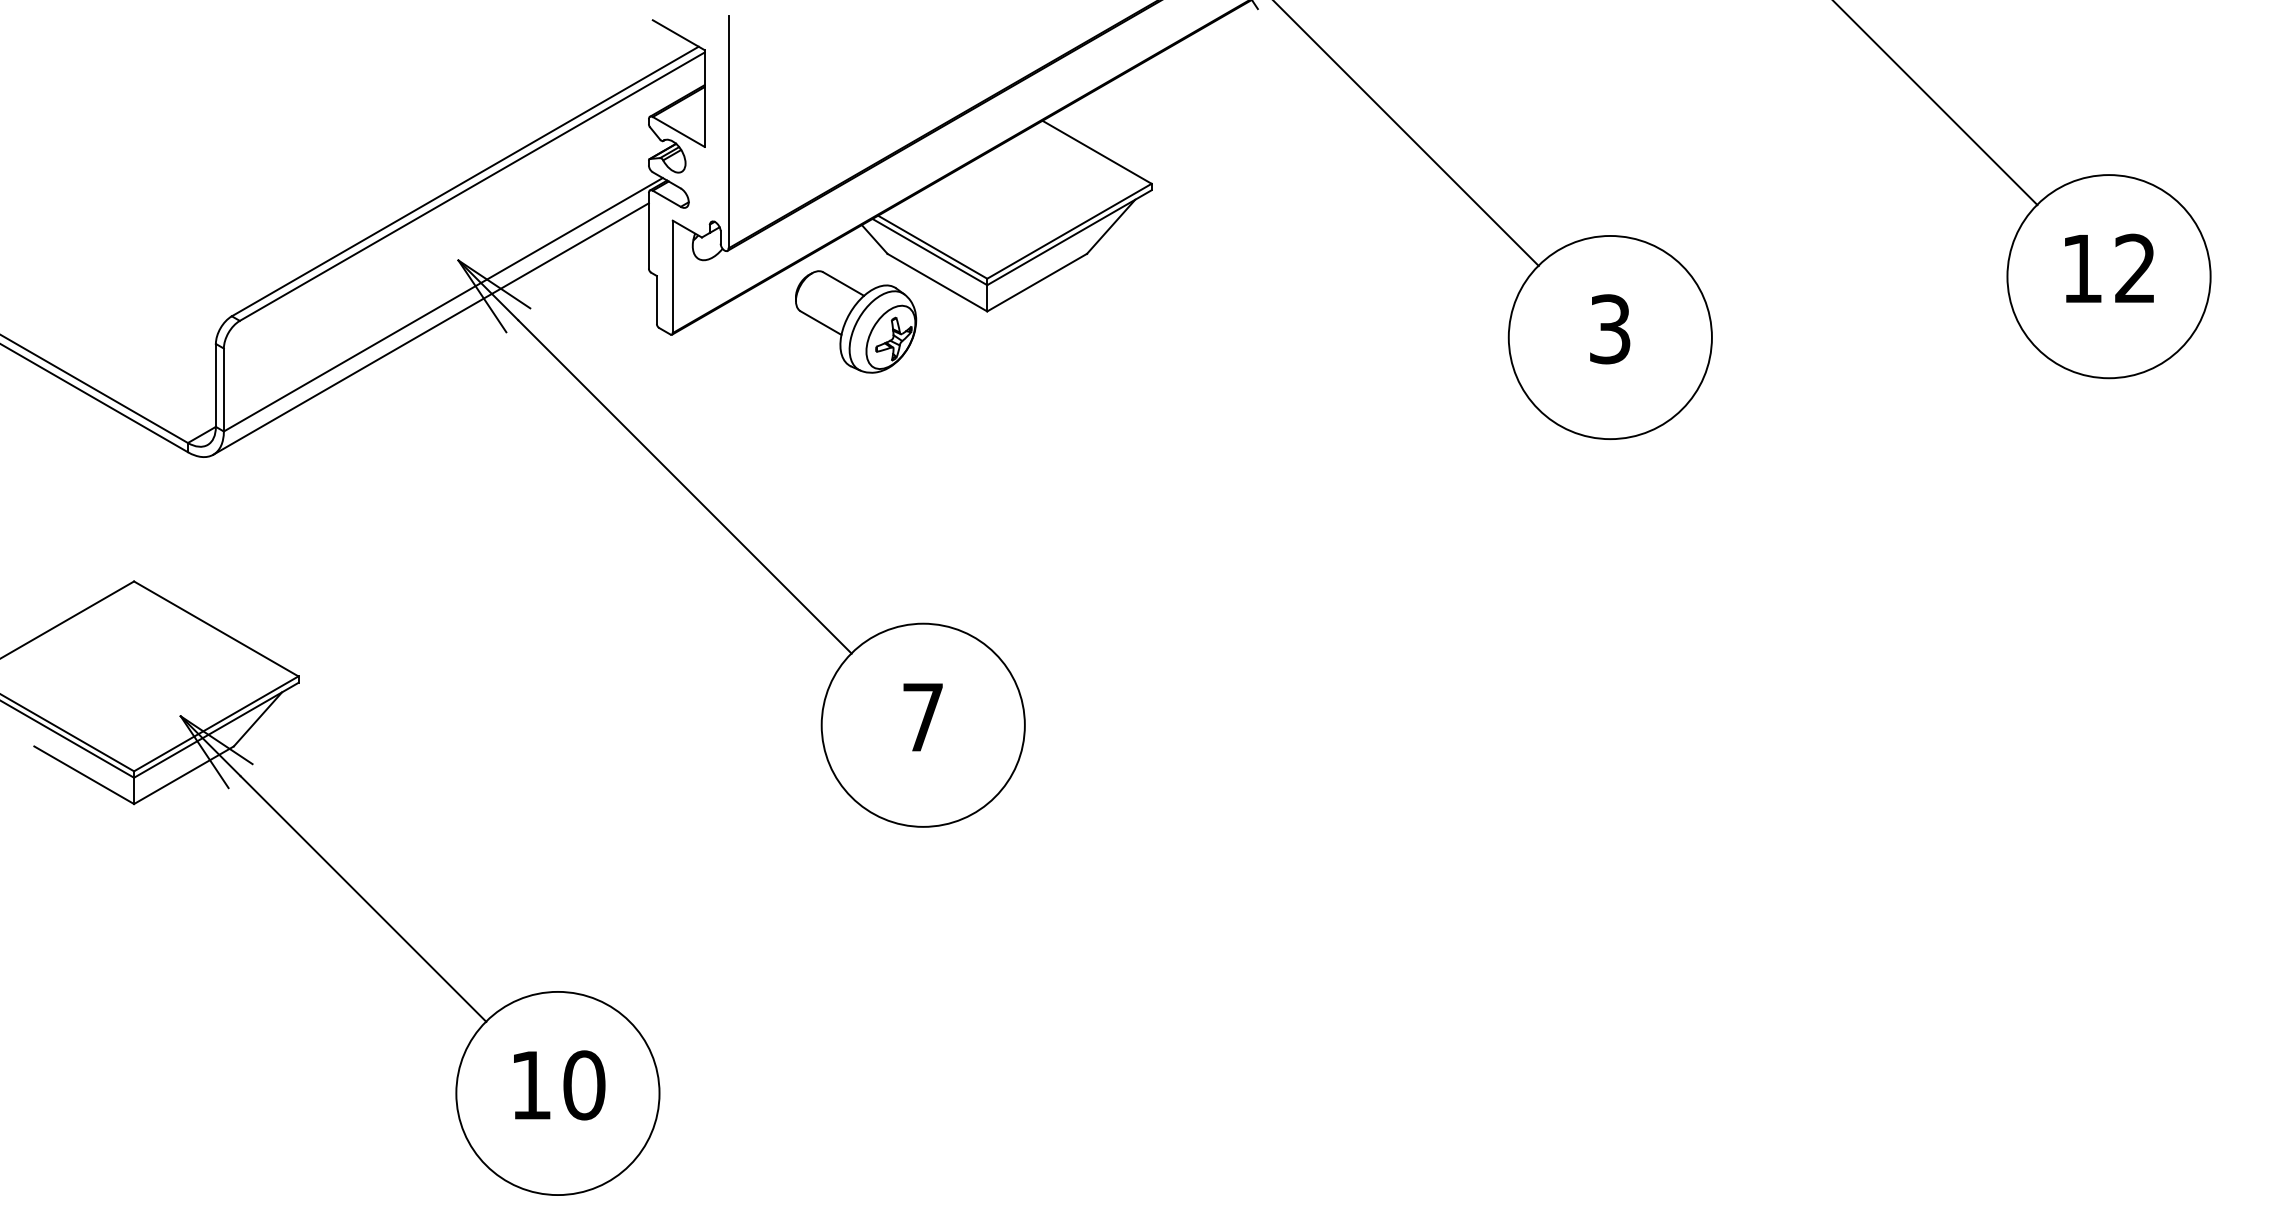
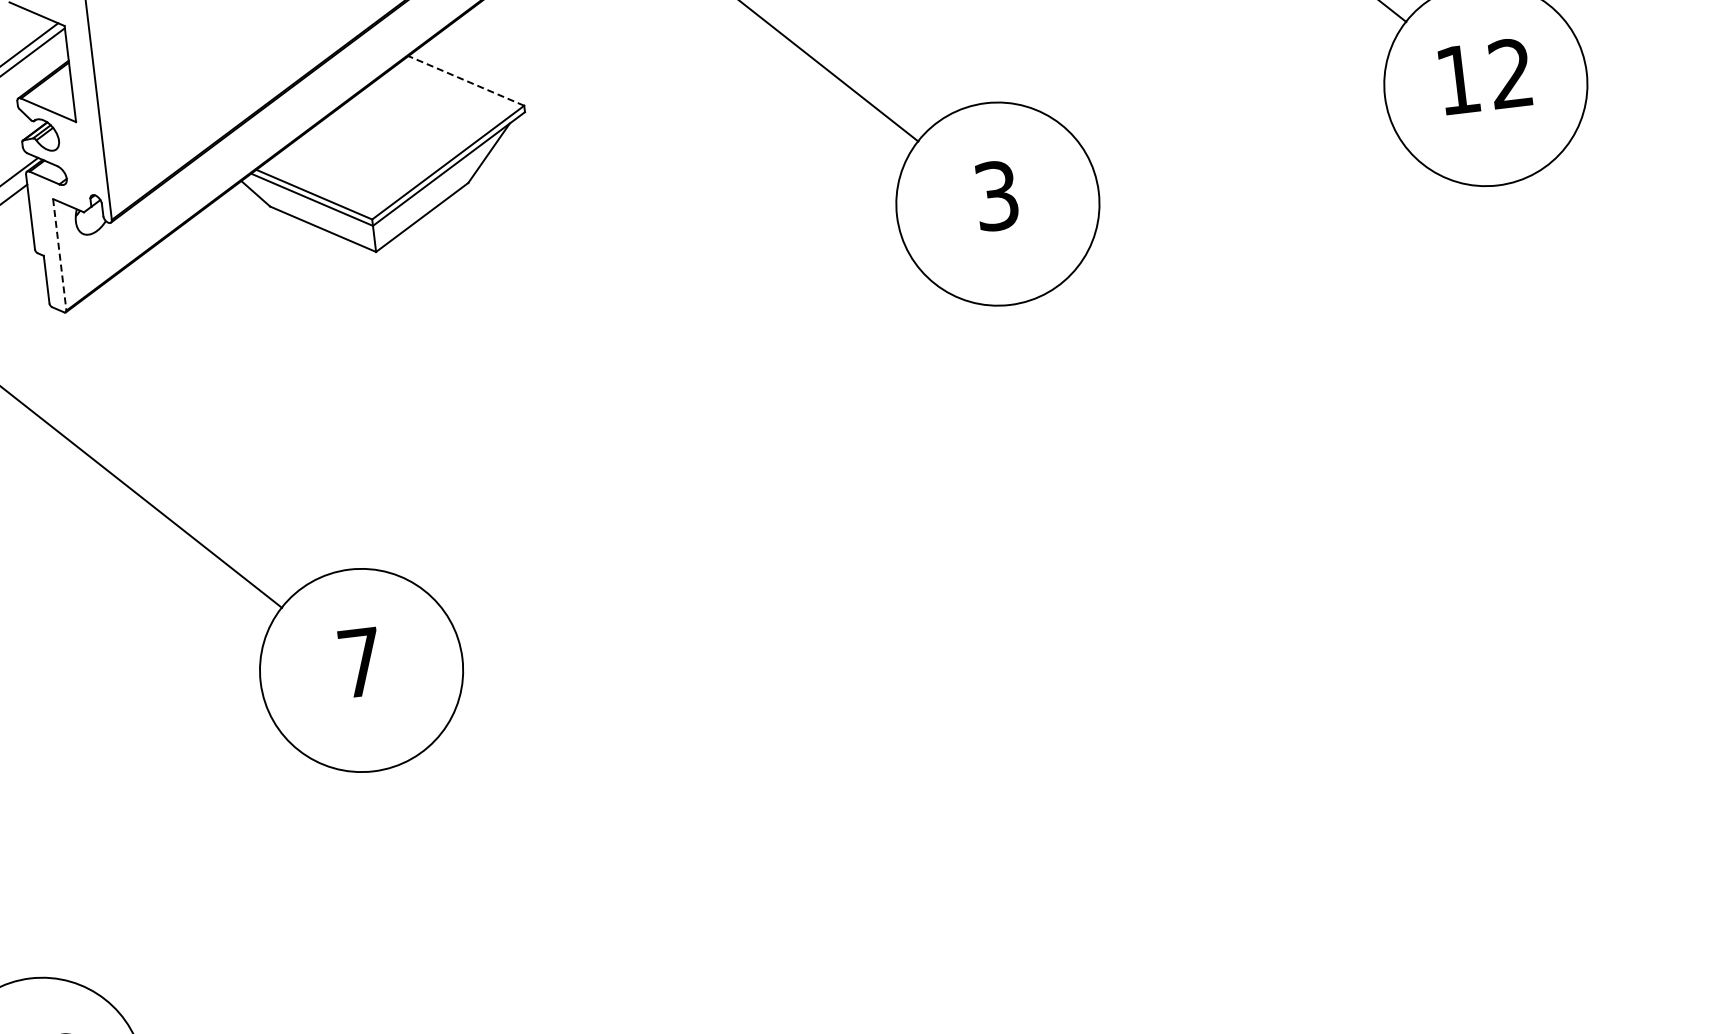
line: (1096, 152) -> (465, 81), solid -> dashed
line: (672, 277) -> (59, 255), solid -> dashed
part: (856, 321) -> (247, 277), removed

